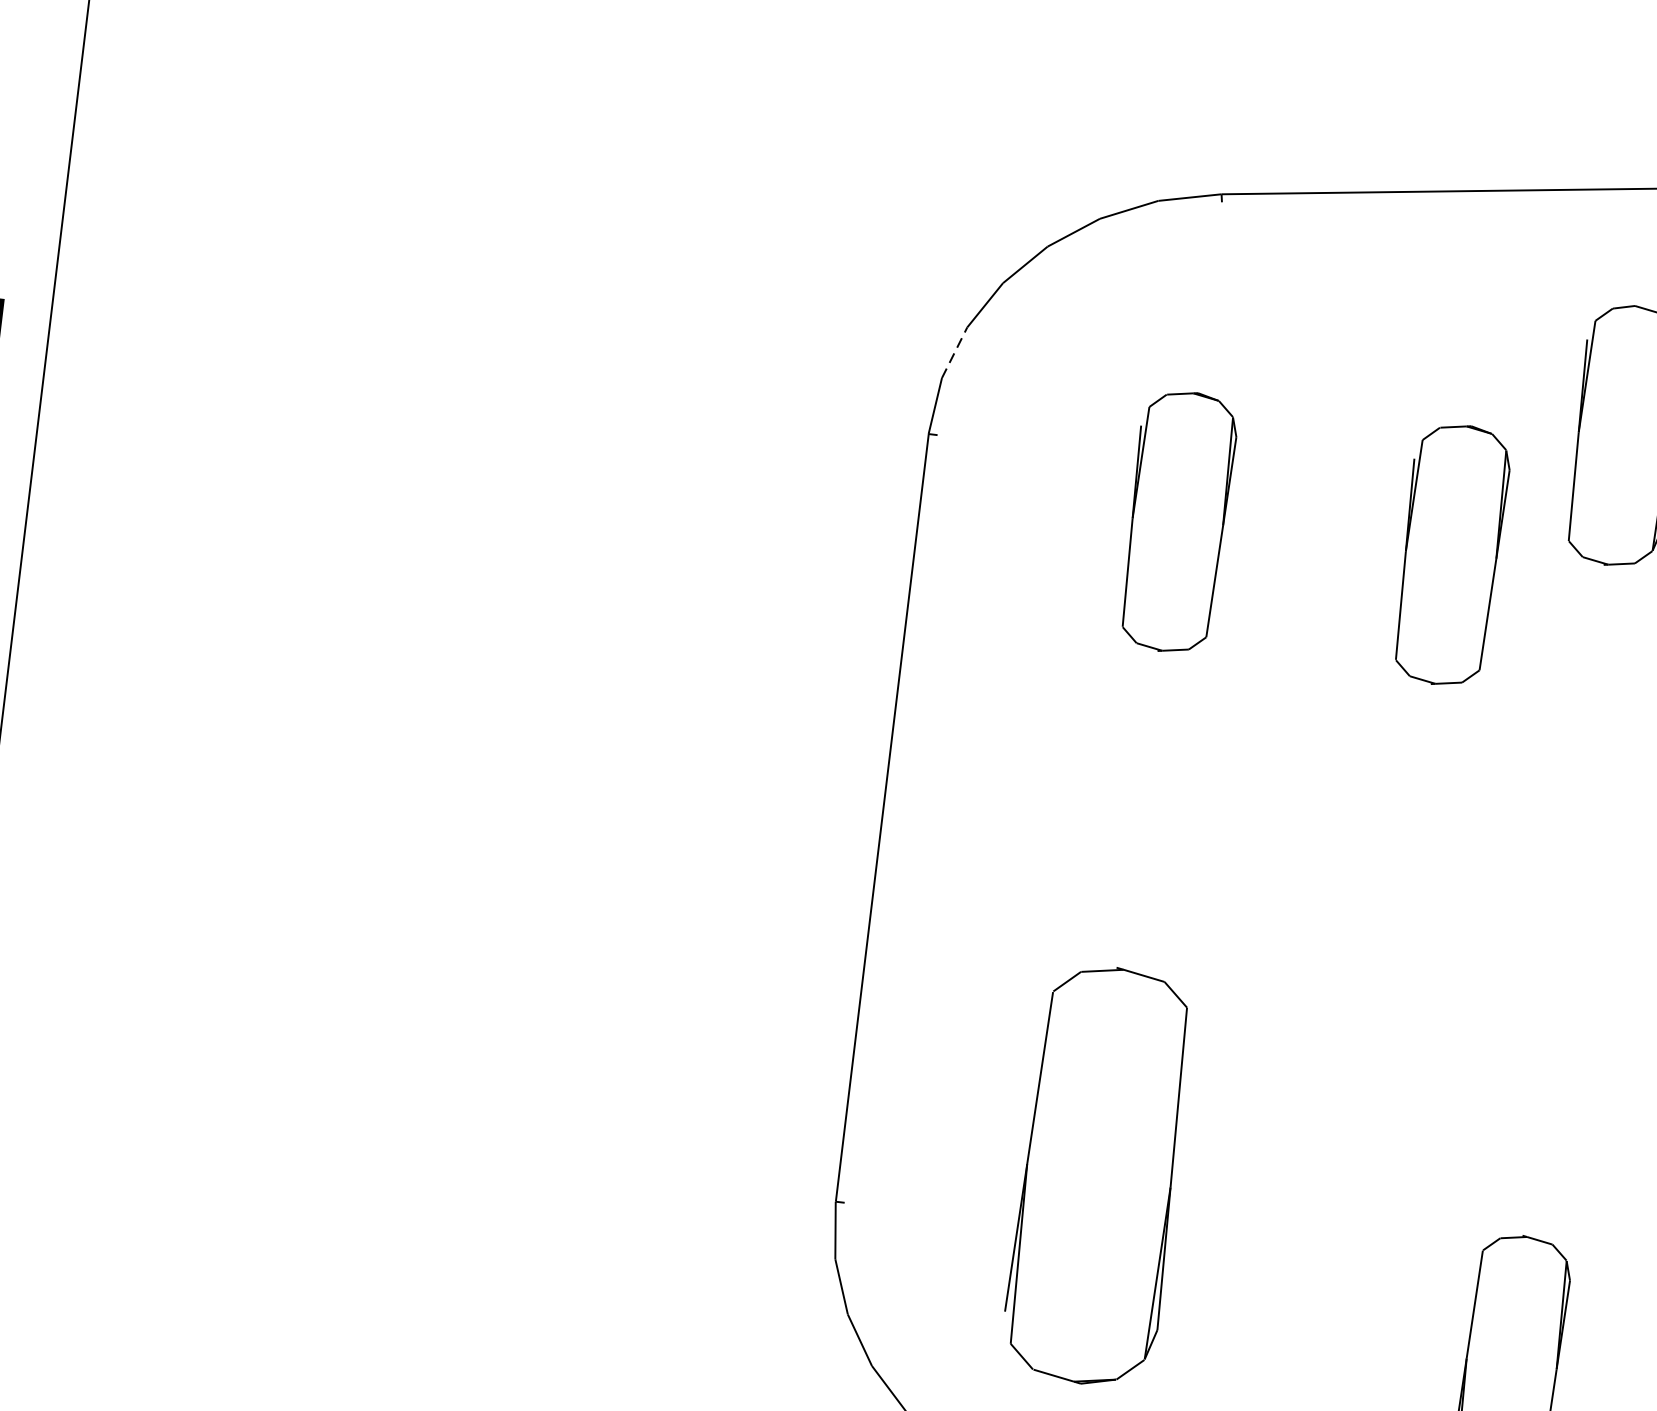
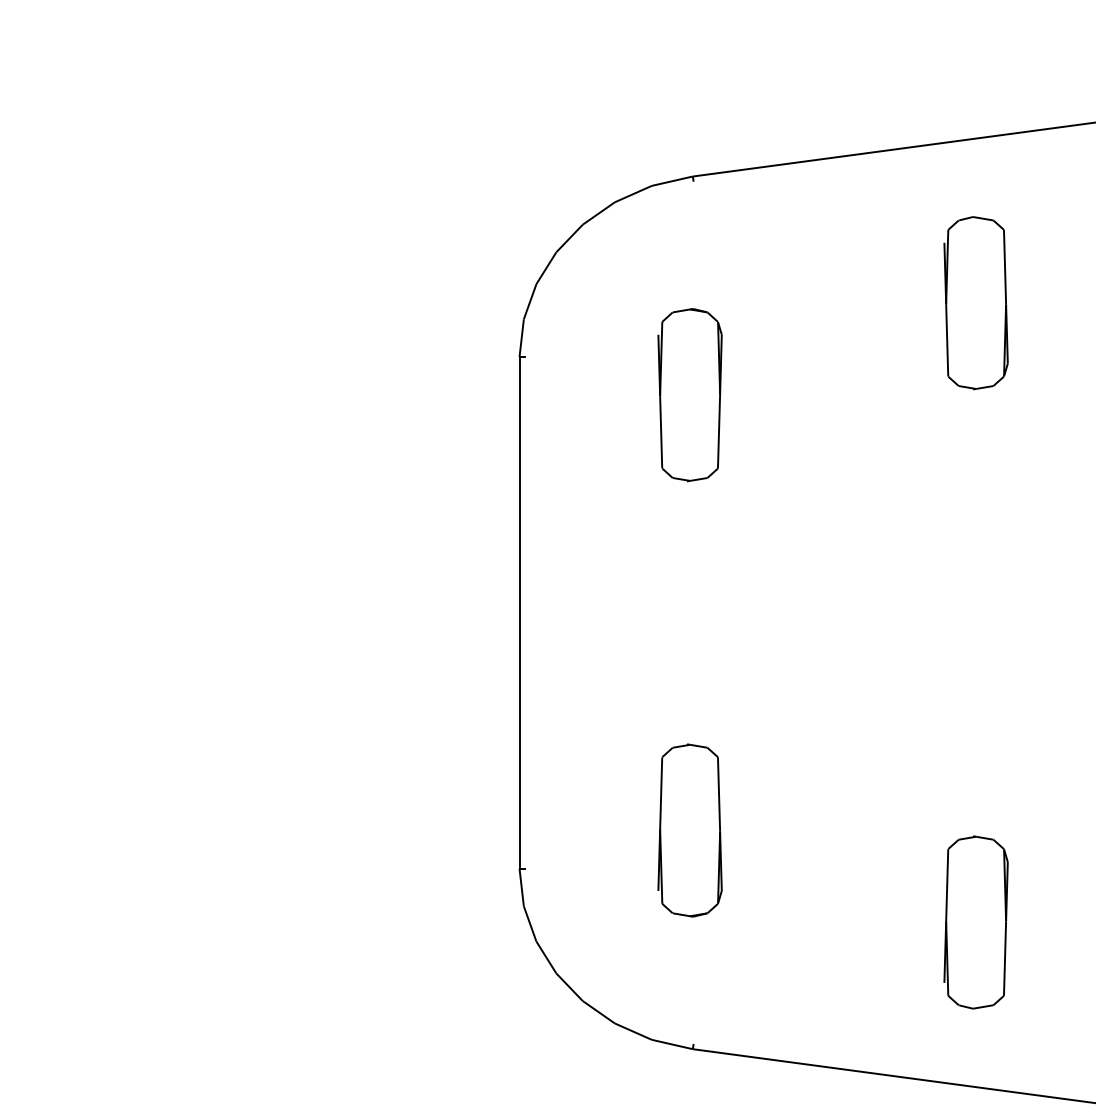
line: (955, 352) -> (530, 301), dashed -> solid
part: (1450, 555) -> (871, 395), removed
part: (1097, 1175) -> (689, 830), size x0.62

